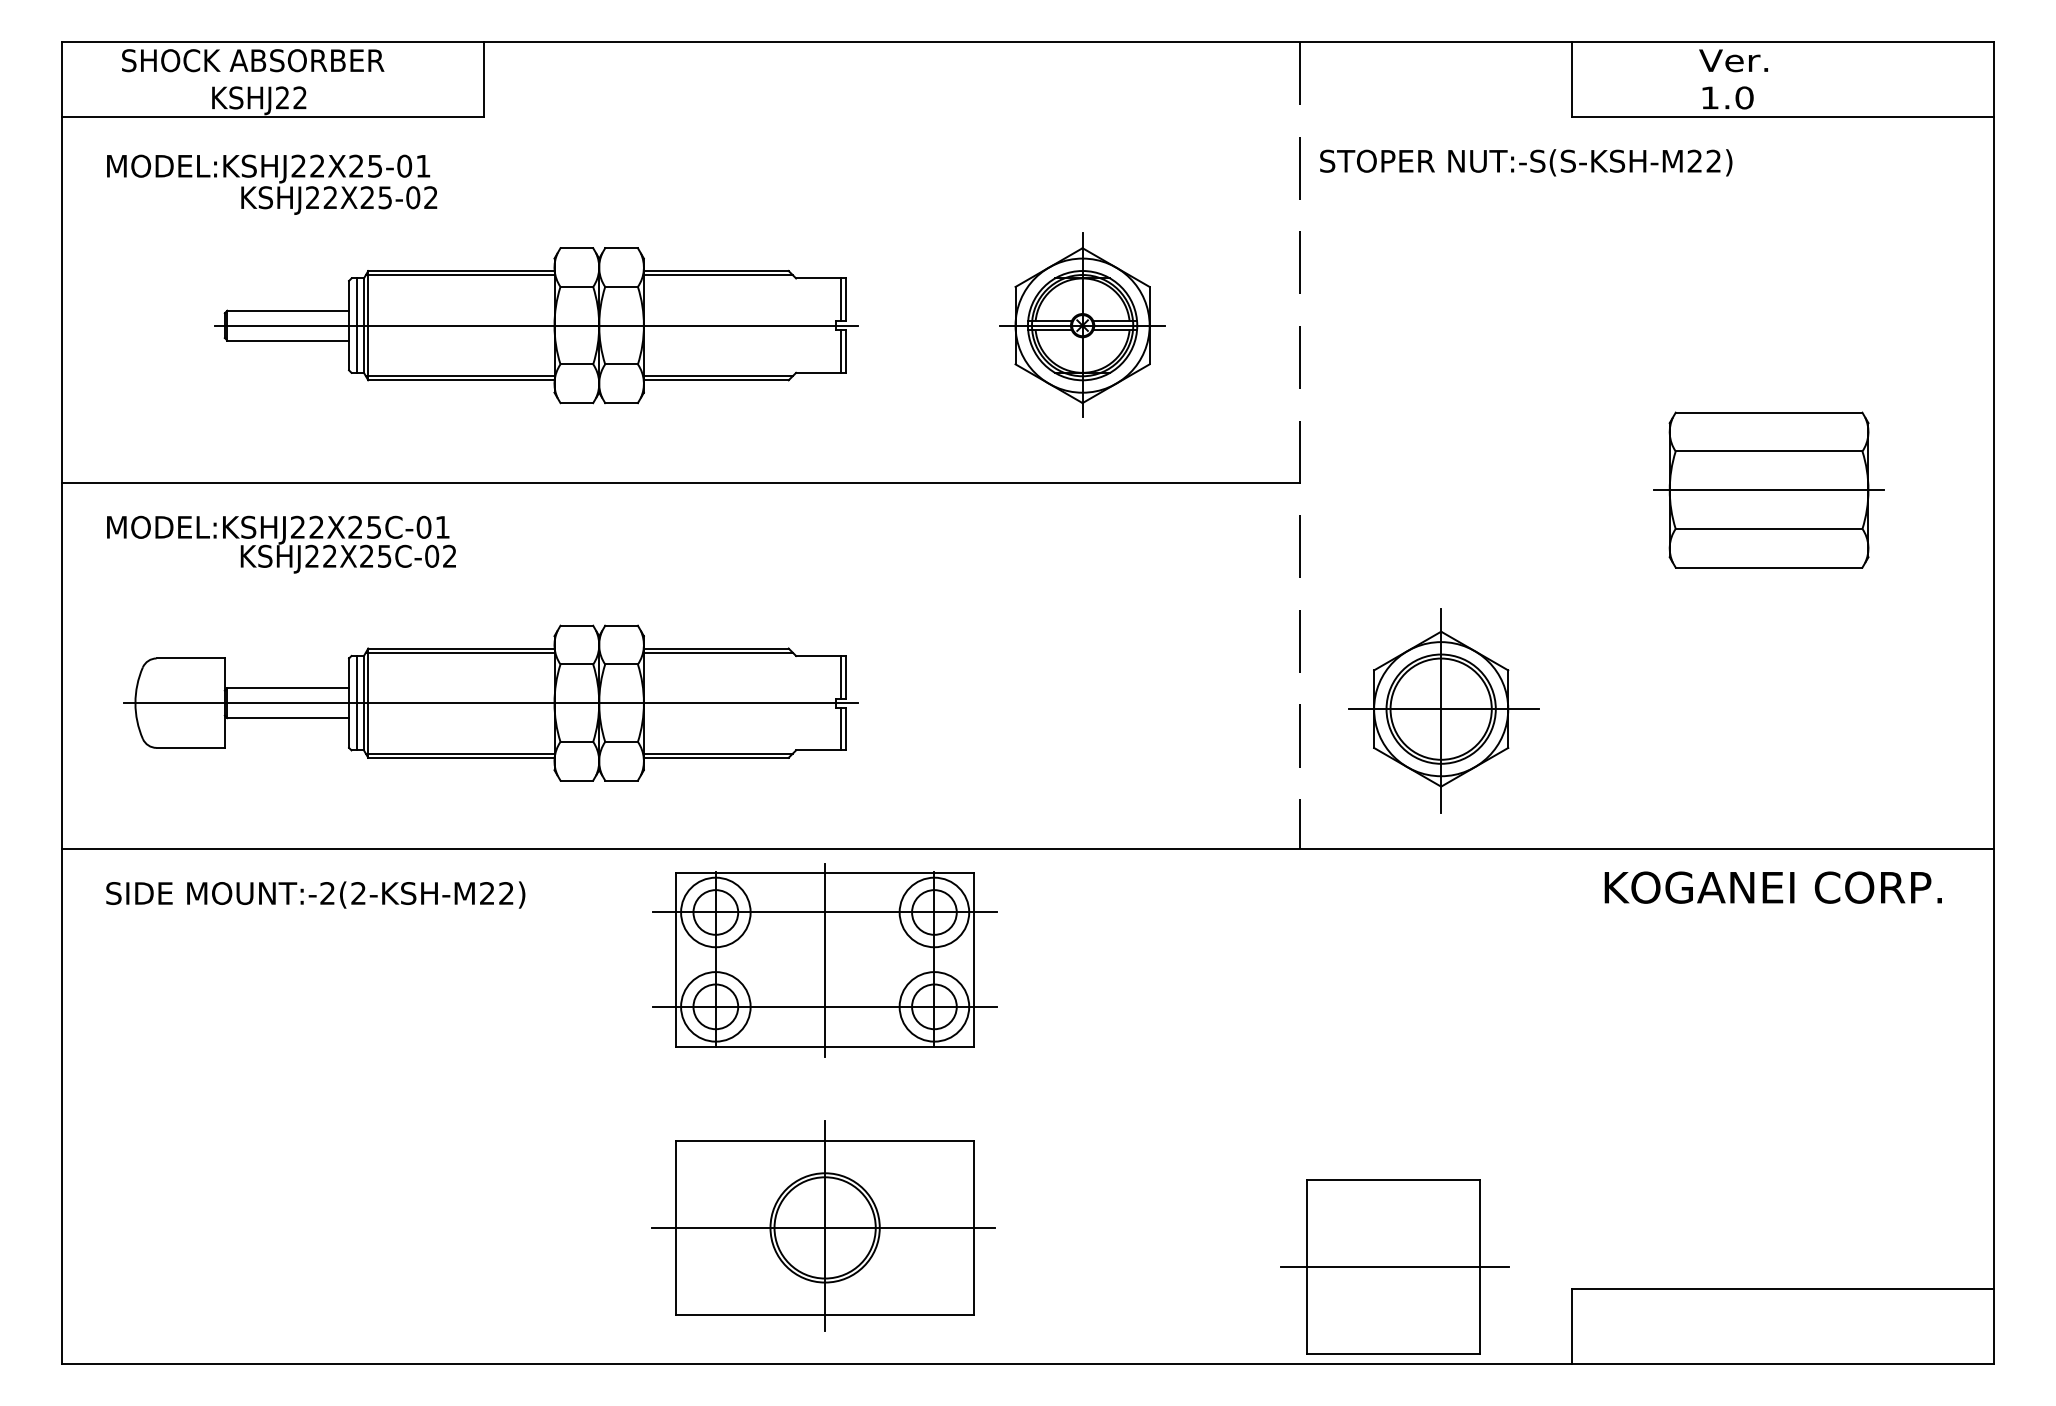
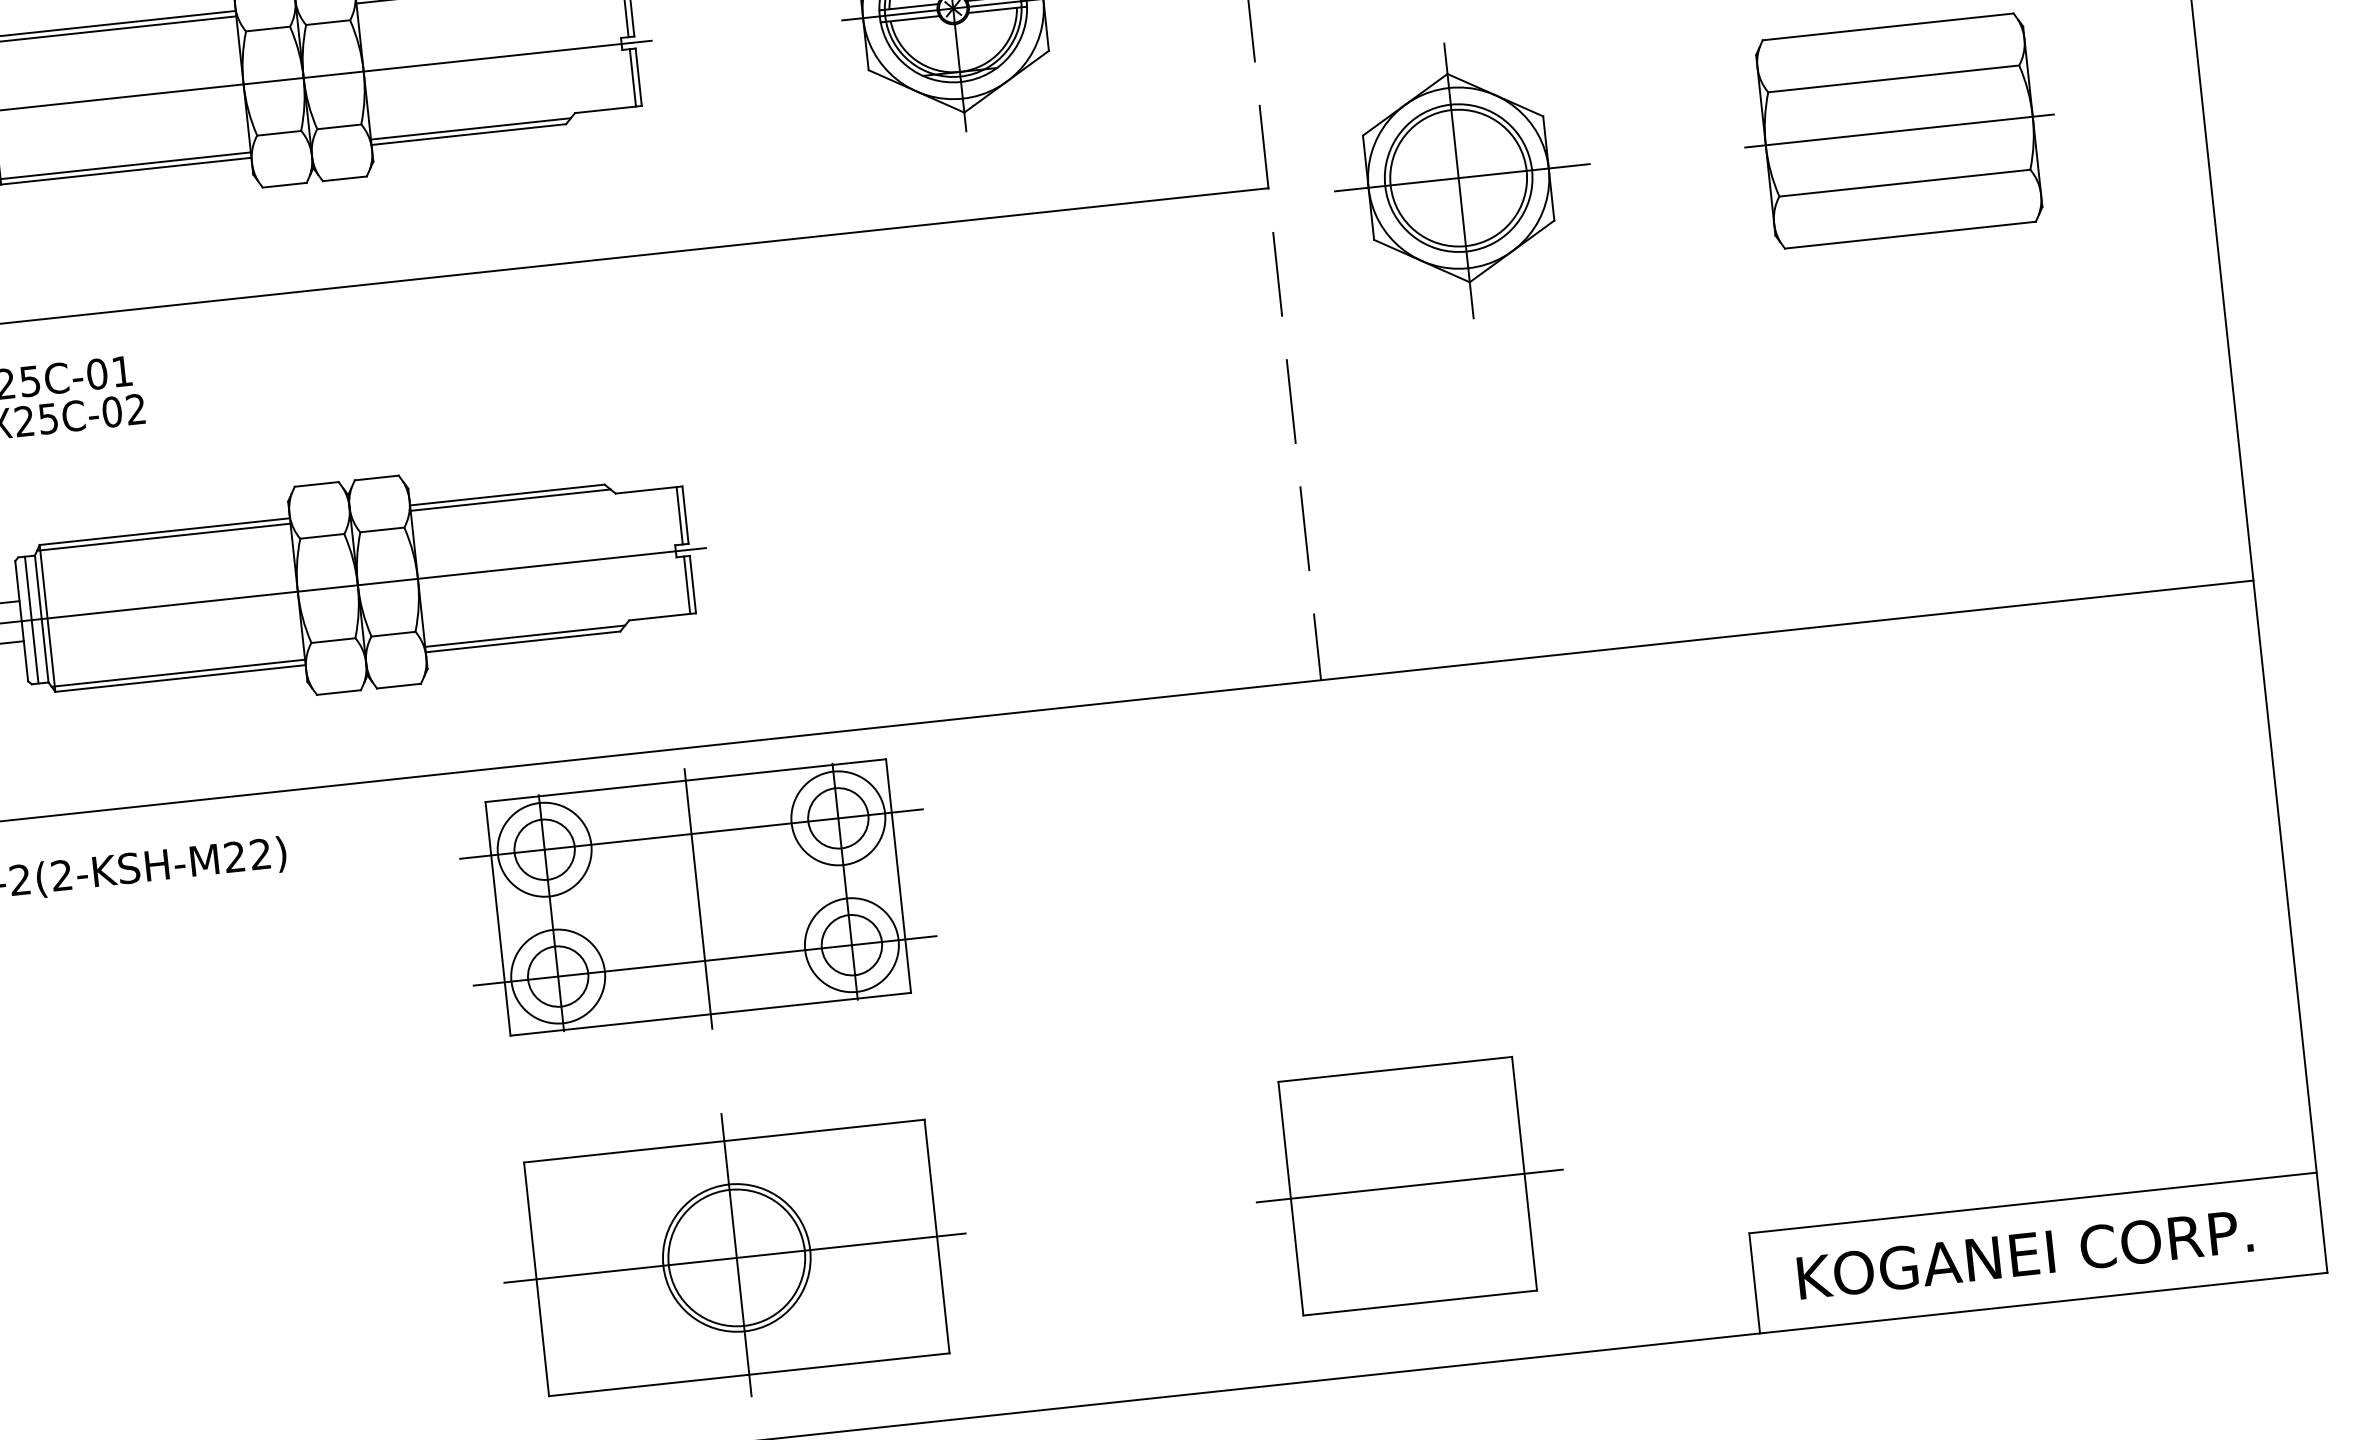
part: (1443, 710) -> (1461, 179), moved
text: (1772, 887) -> (2023, 1254), moved
part: (1394, 1266) -> (1409, 1185), moved

